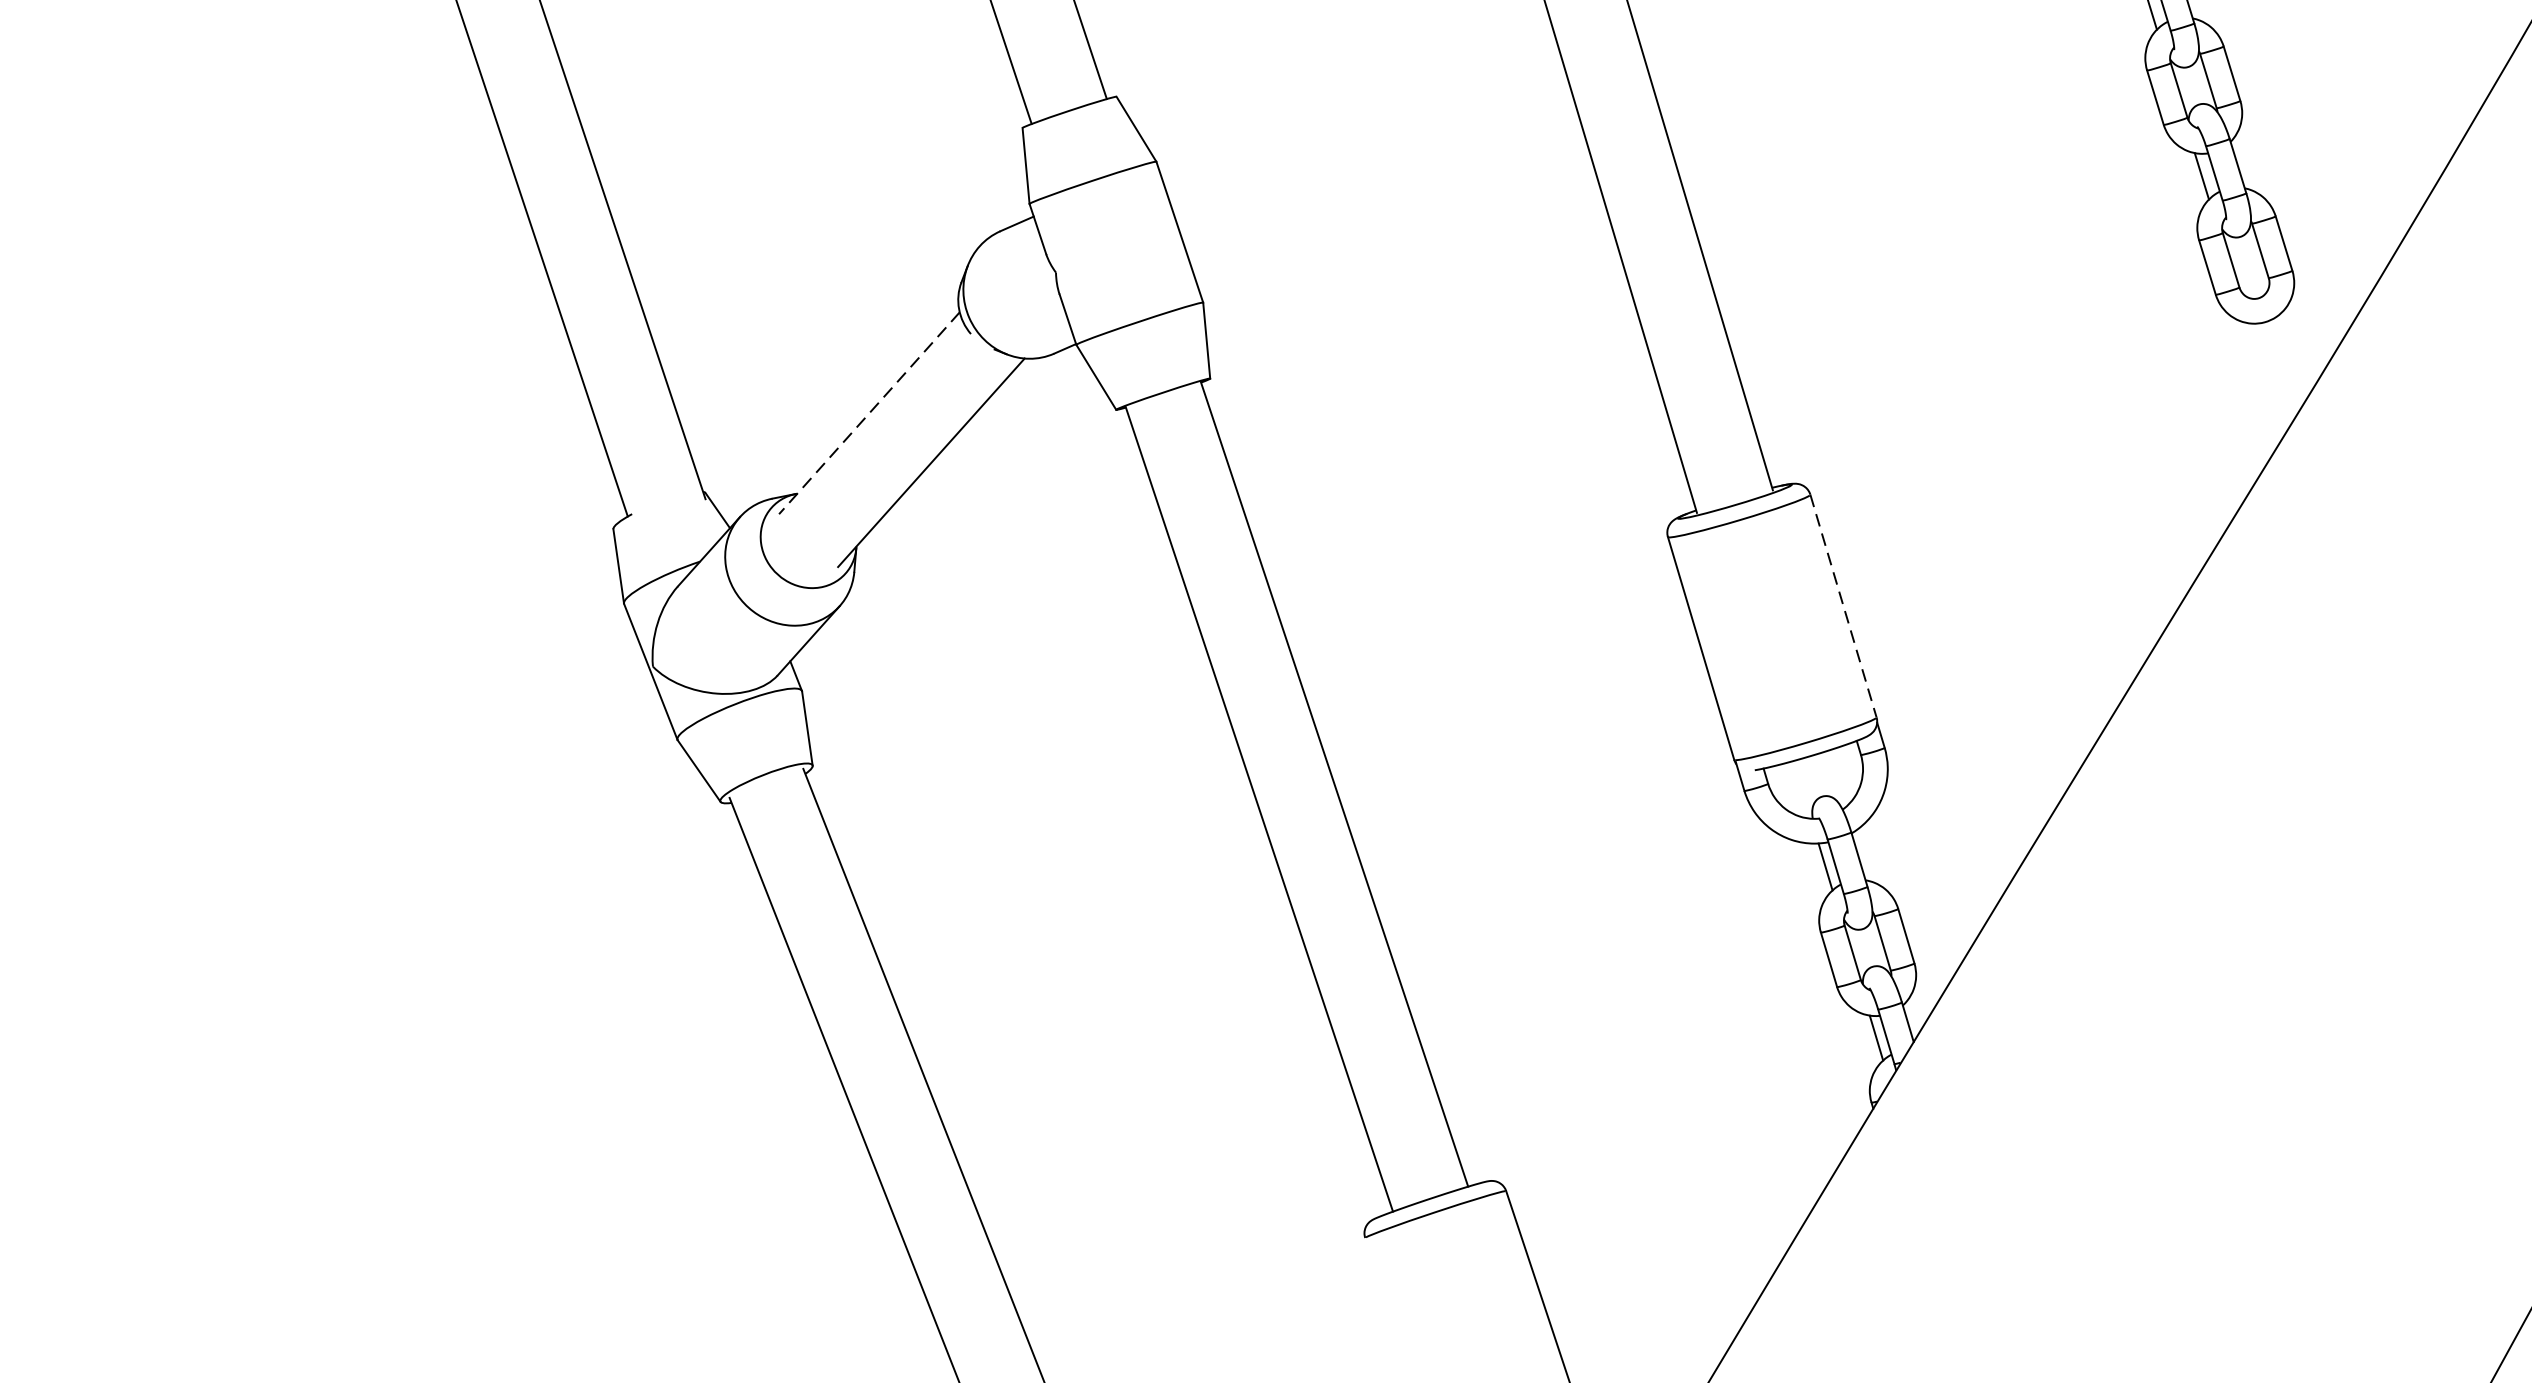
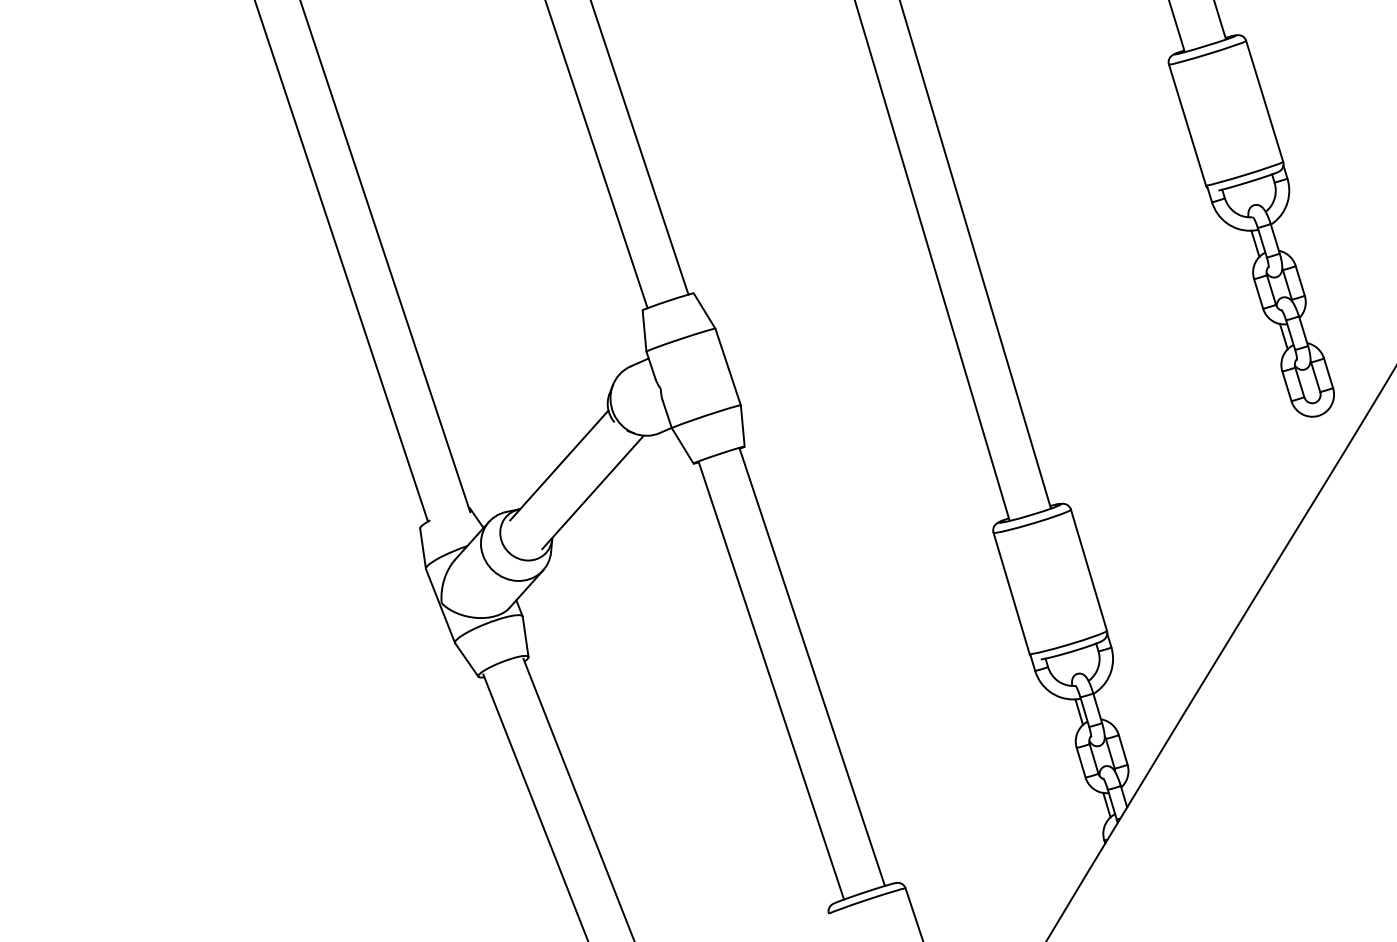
line: (869, 413) -> (559, 465), dashed -> solid
line: (1844, 606) -> (1089, 570), dashed -> solid

